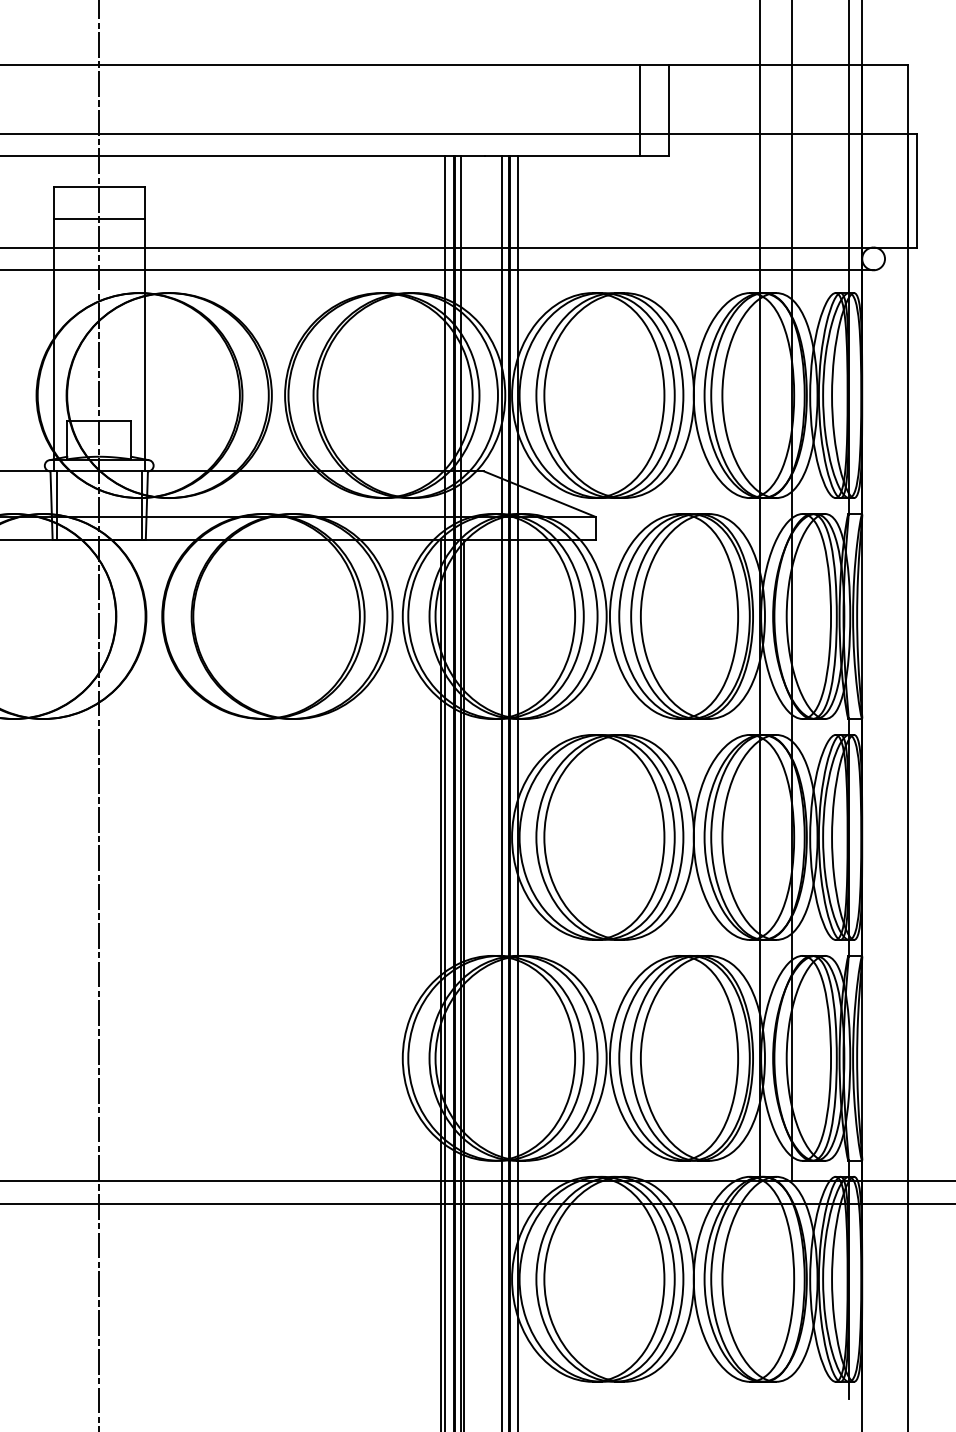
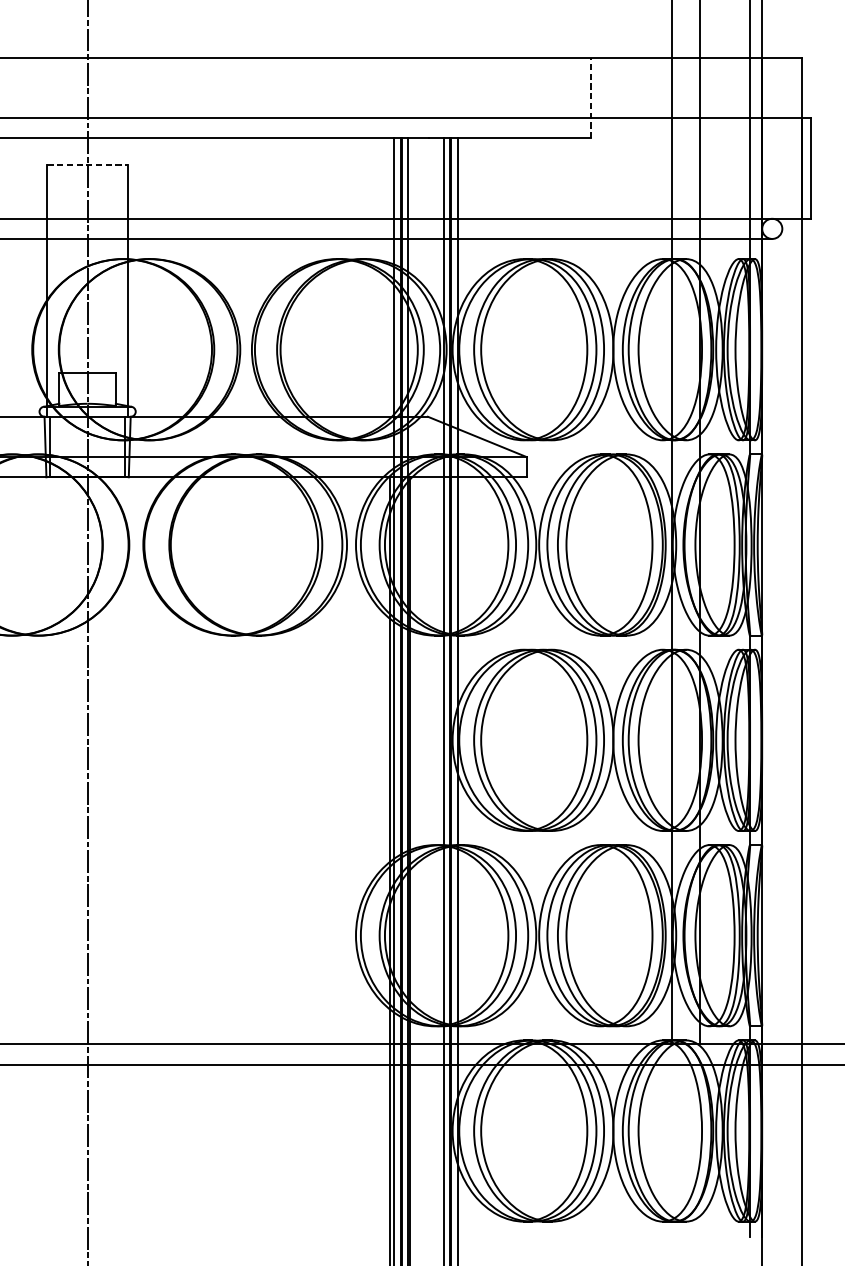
line: (640, 110) -> (566, 97), removed
line: (668, 110) -> (590, 97), solid -> dashed
line: (99, 186) -> (87, 164), solid -> dashed
line: (98, 219) -> (86, 194), removed

